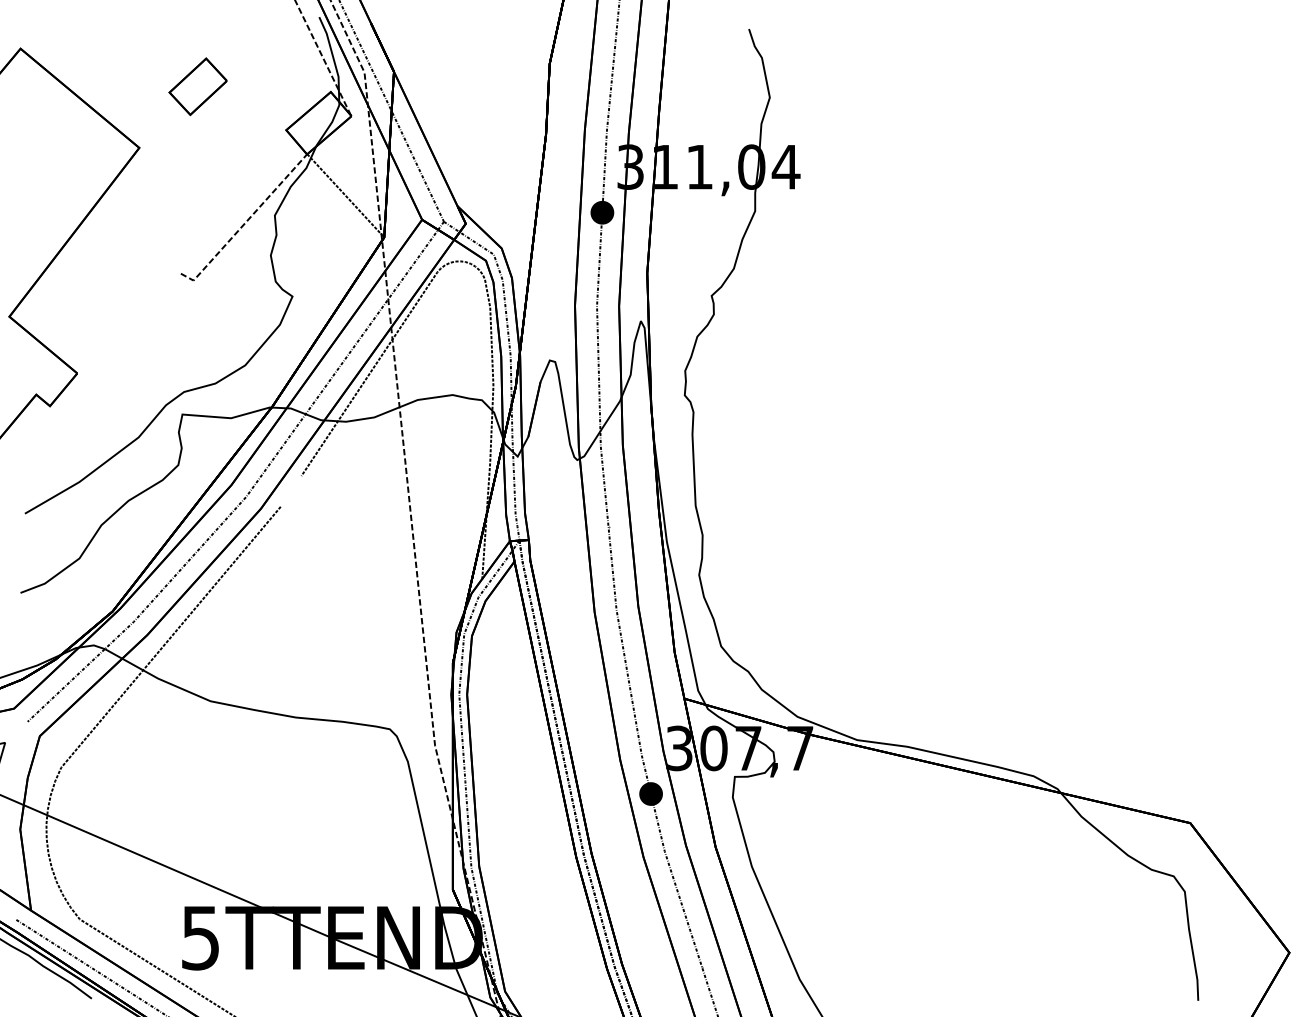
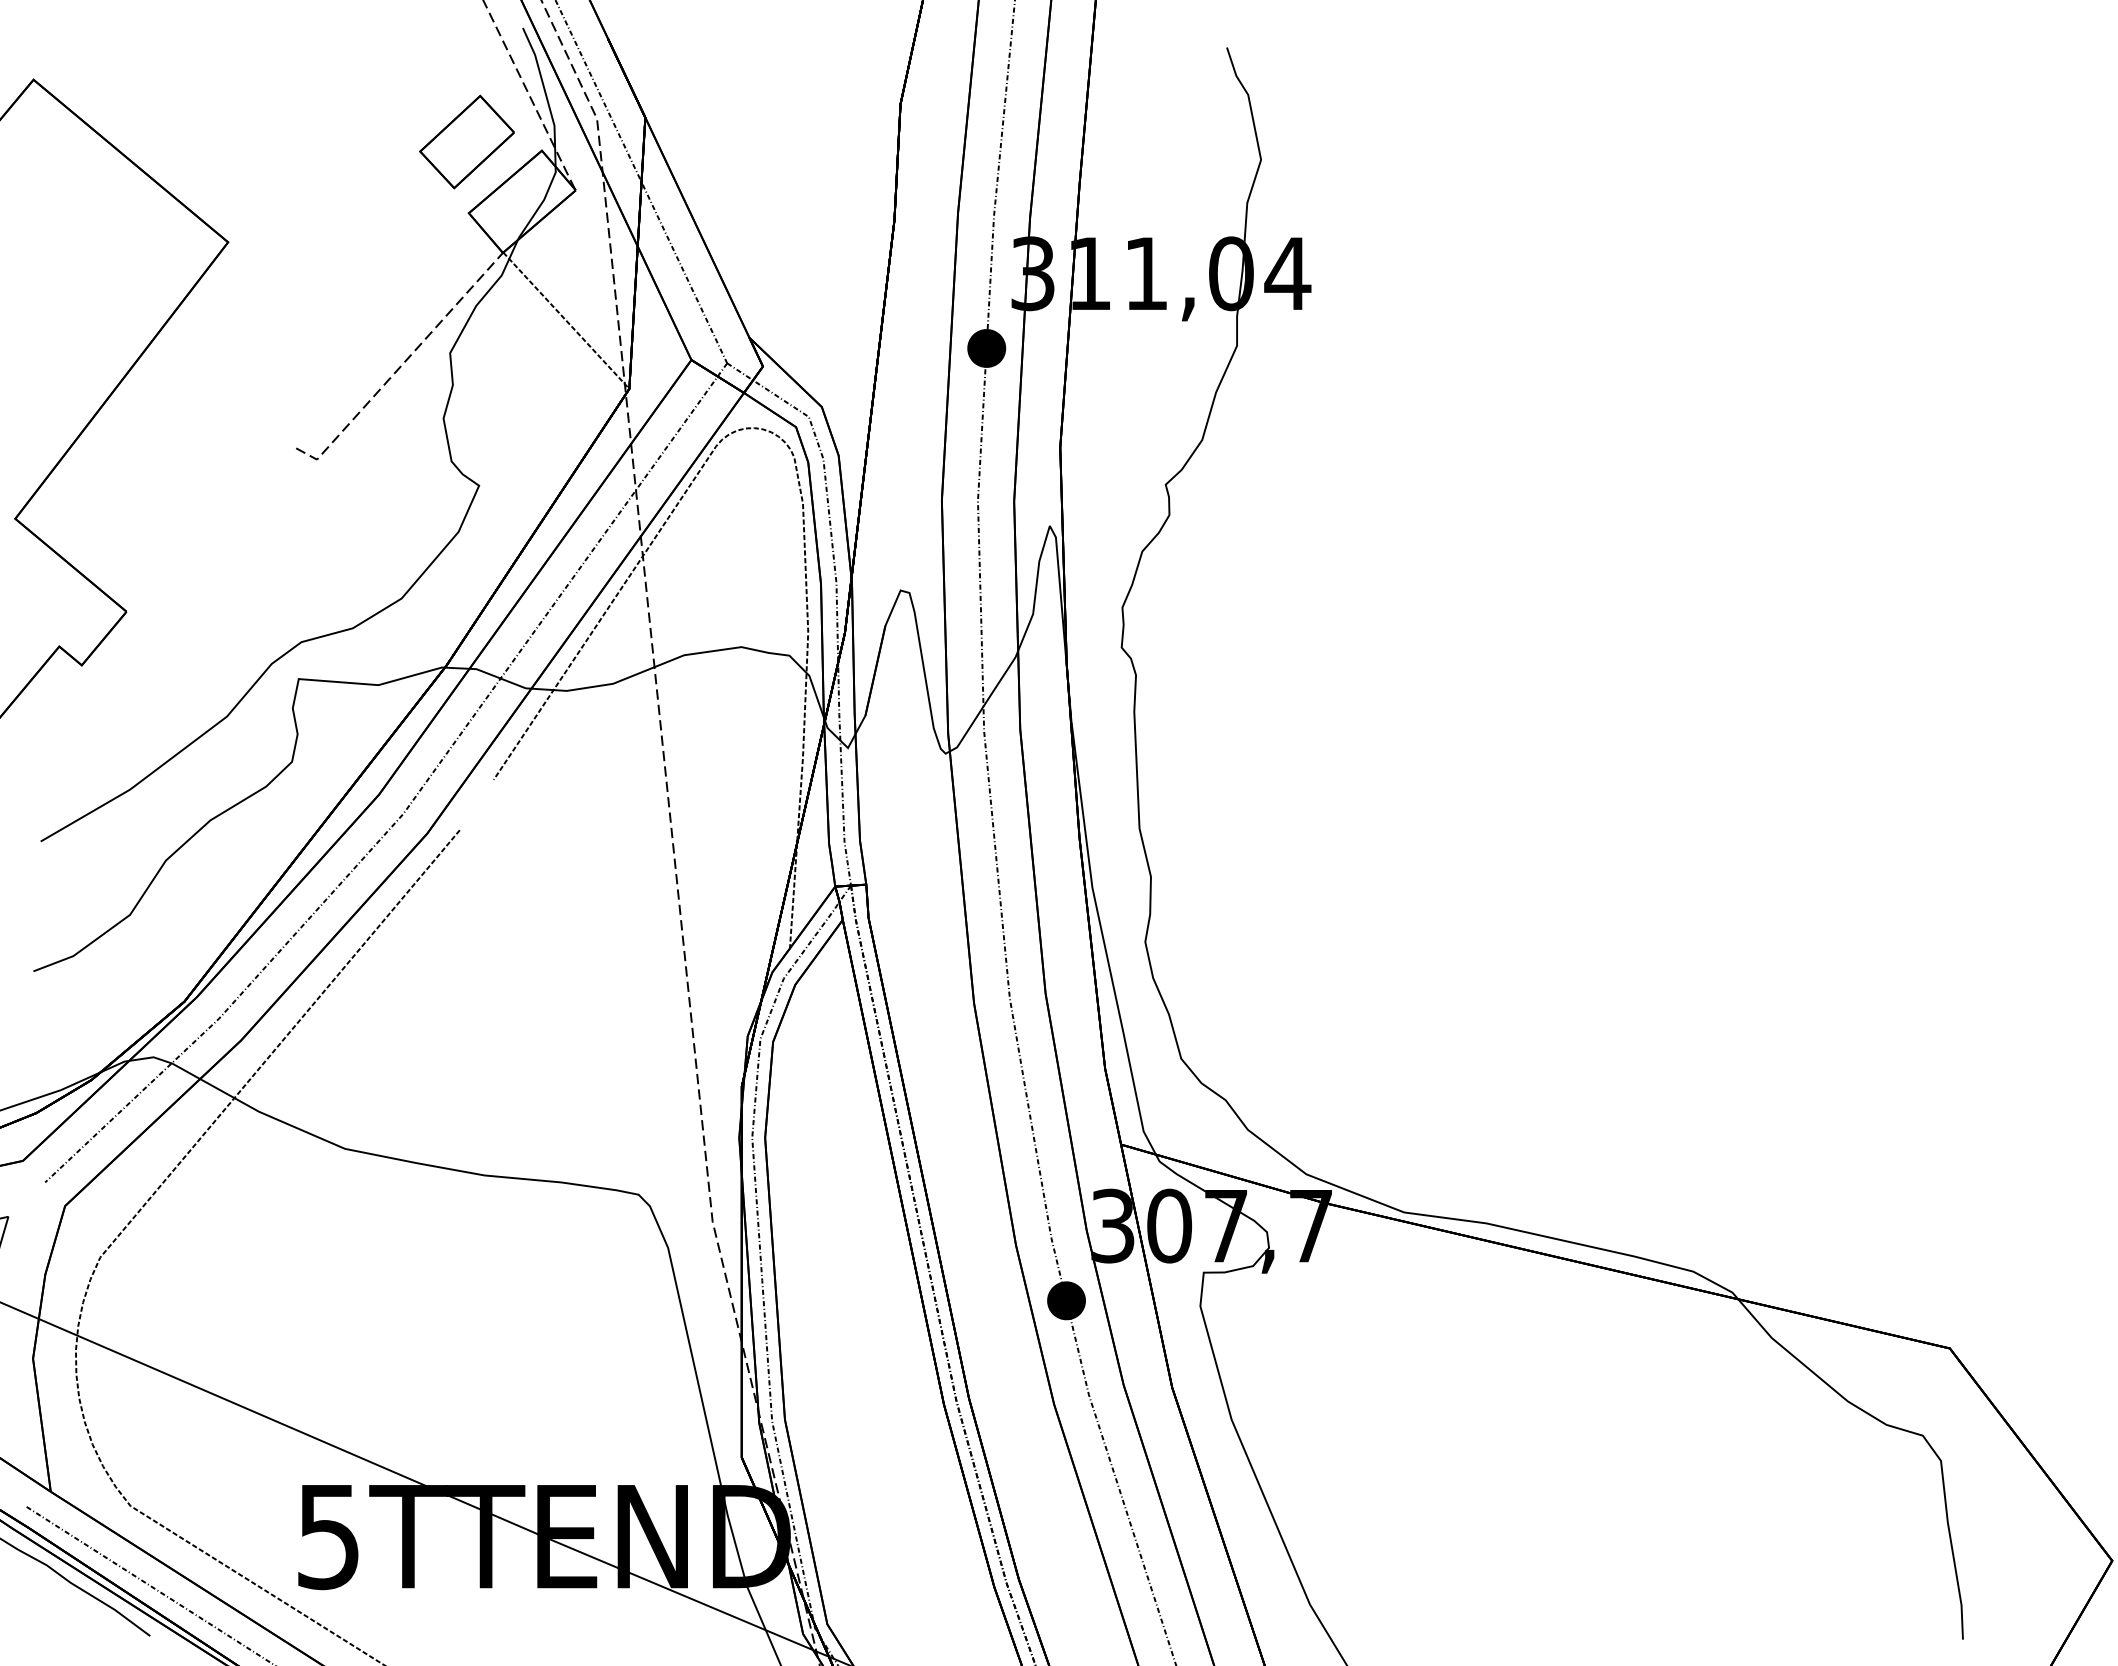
part: (197, 86) -> (465, 141), moved

